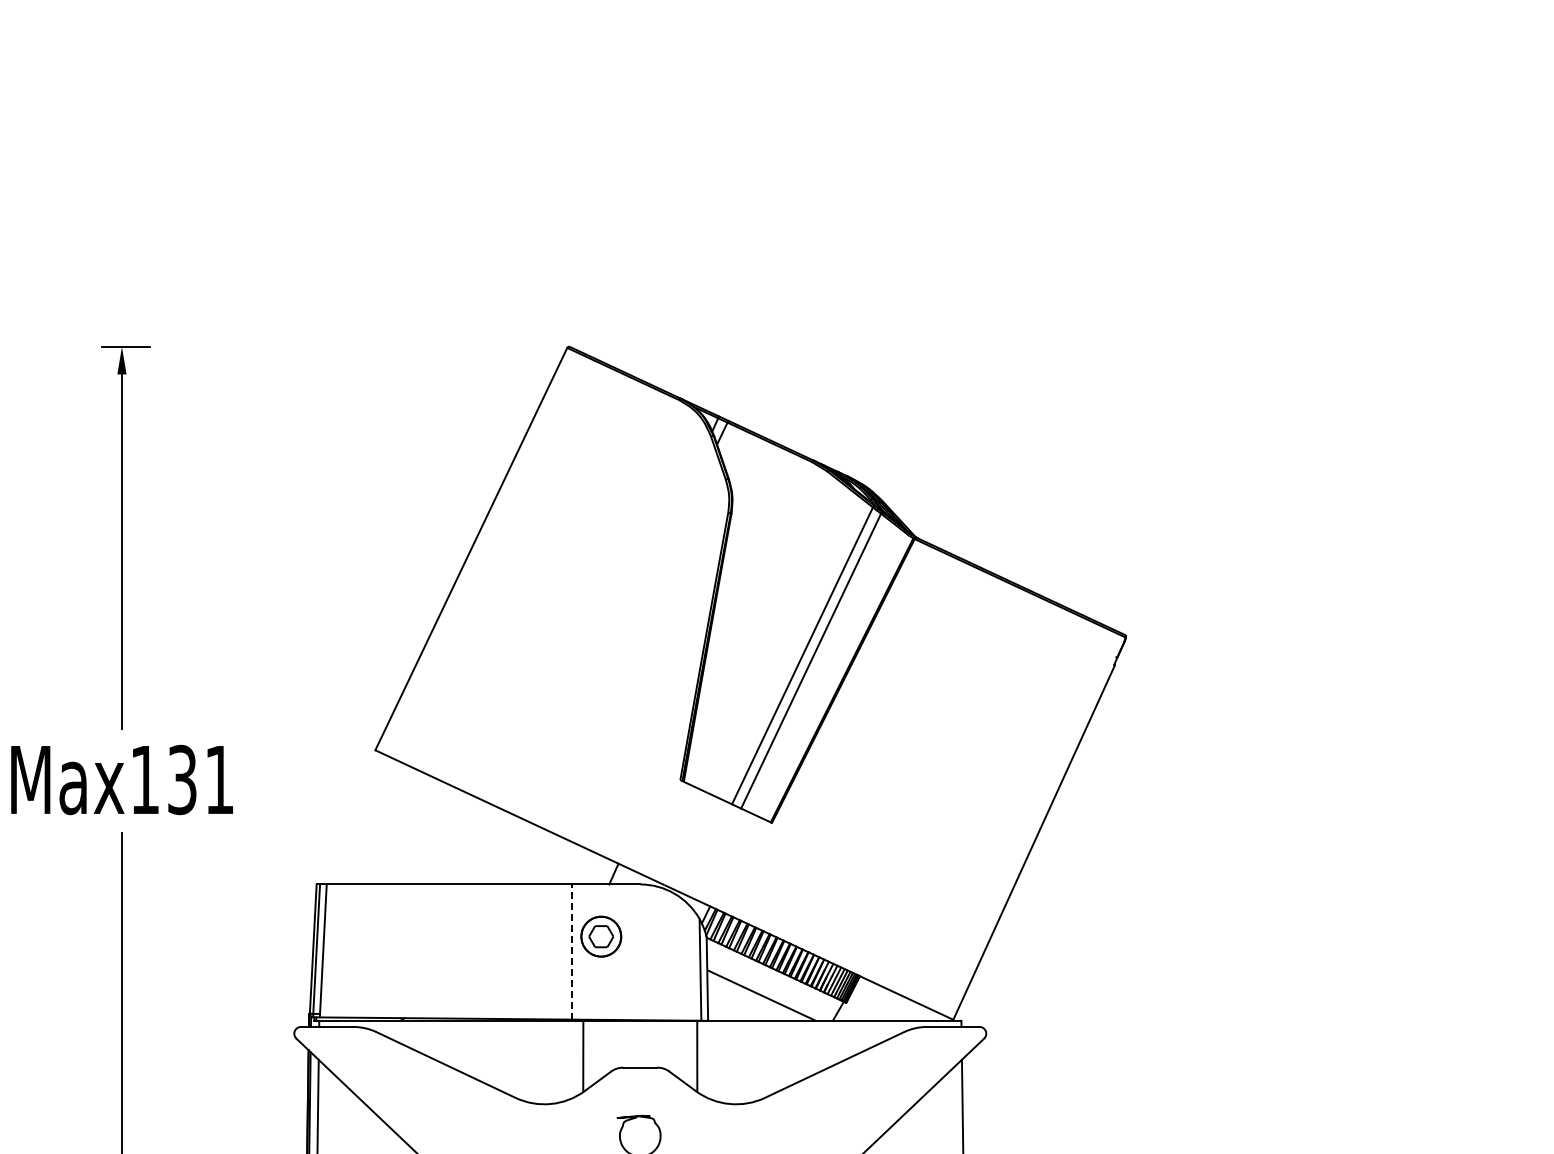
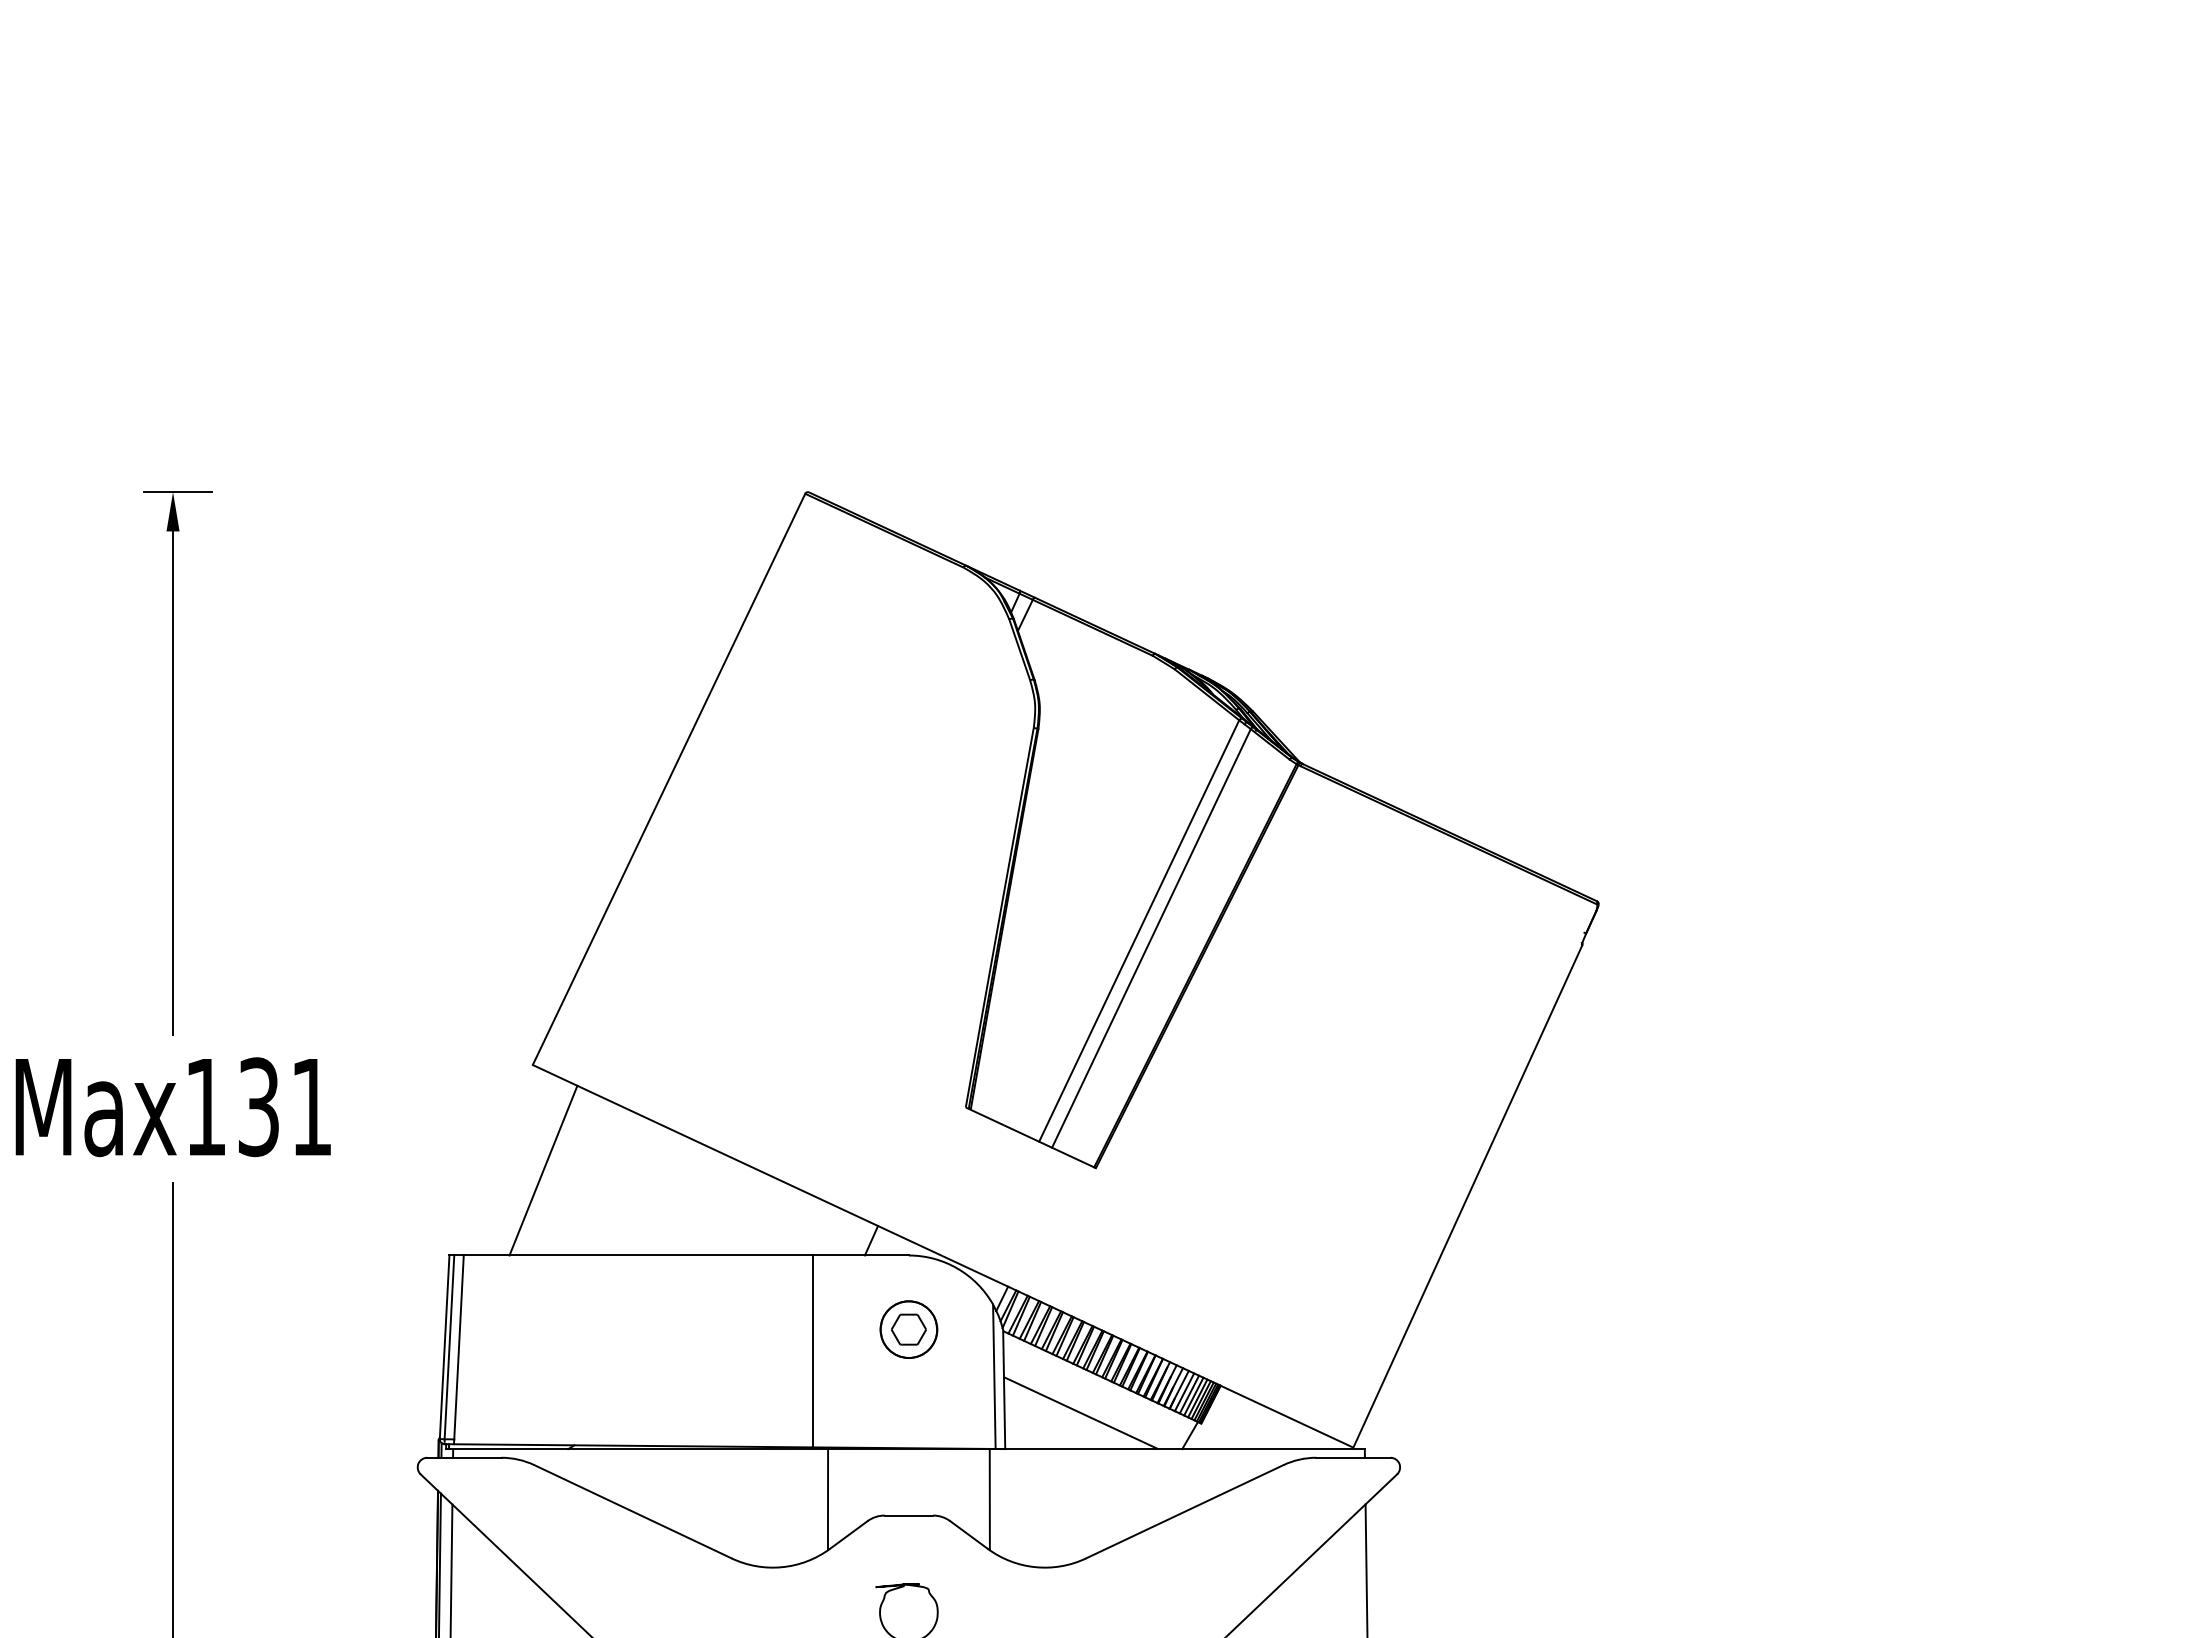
line: (382, 824) -> (542, 1170), added
part: (601, 936) -> (909, 1329), moved
line: (572, 952) -> (812, 1352), dashed -> solid

